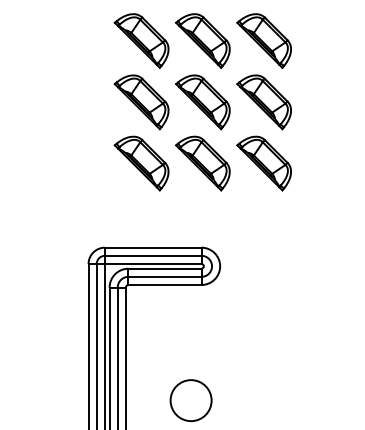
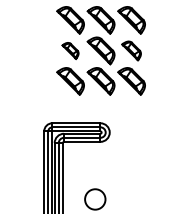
part: (141, 101) -> (70, 50), size x0.6
part: (263, 101) -> (131, 50), size x0.7

